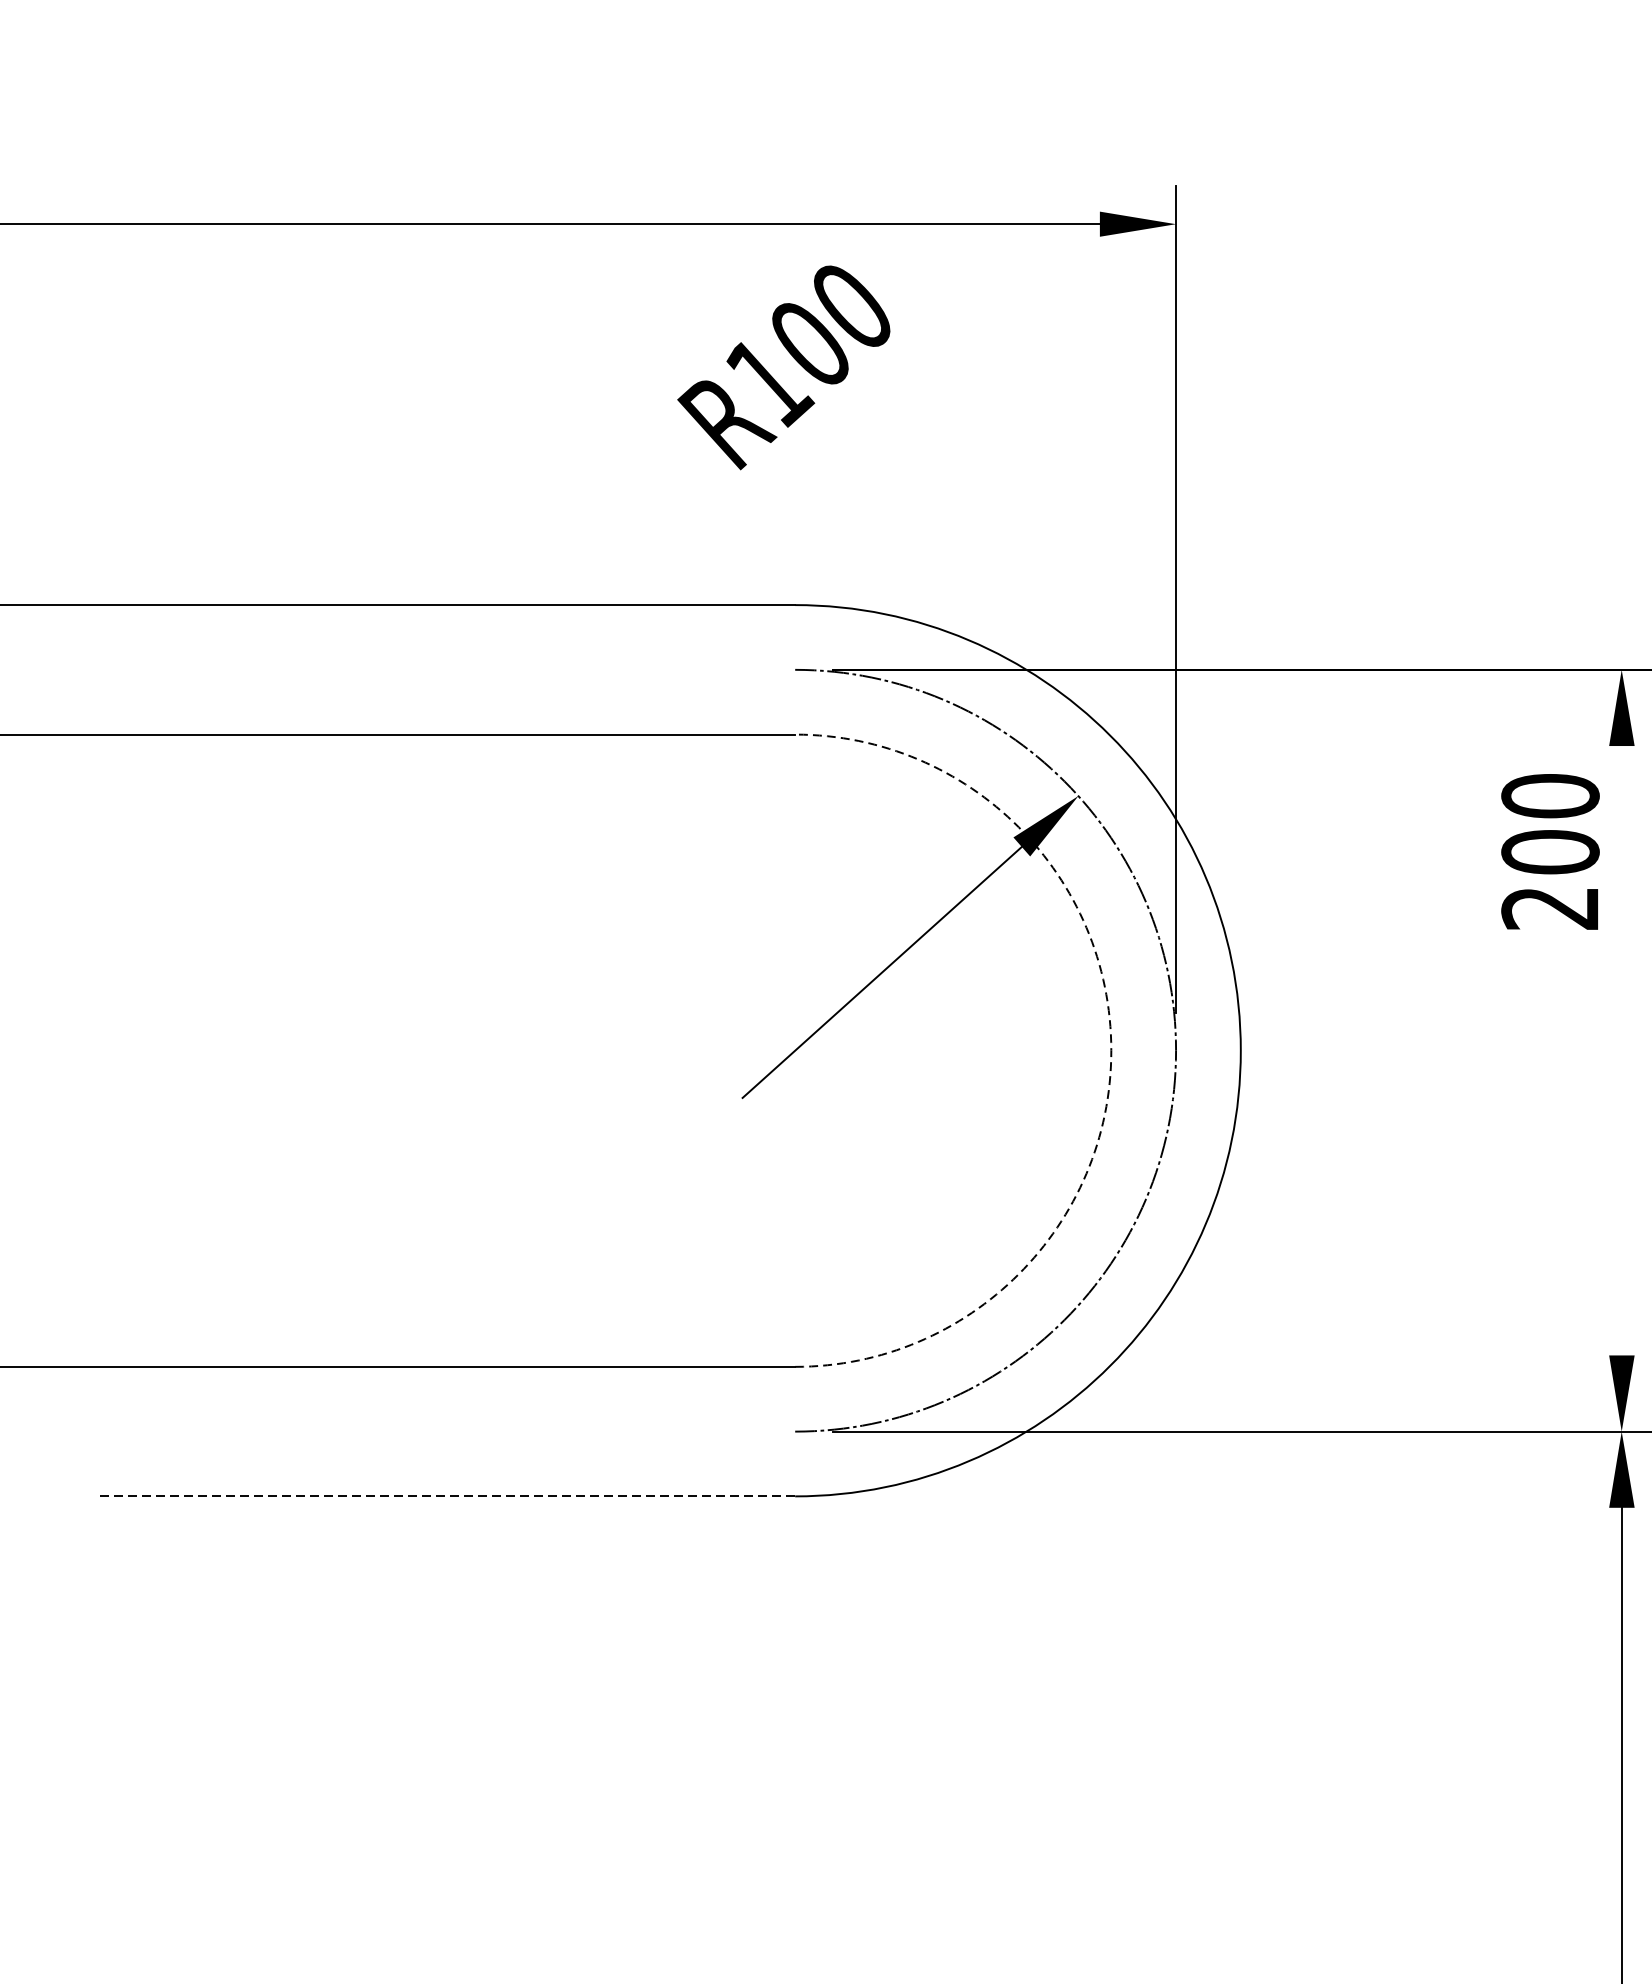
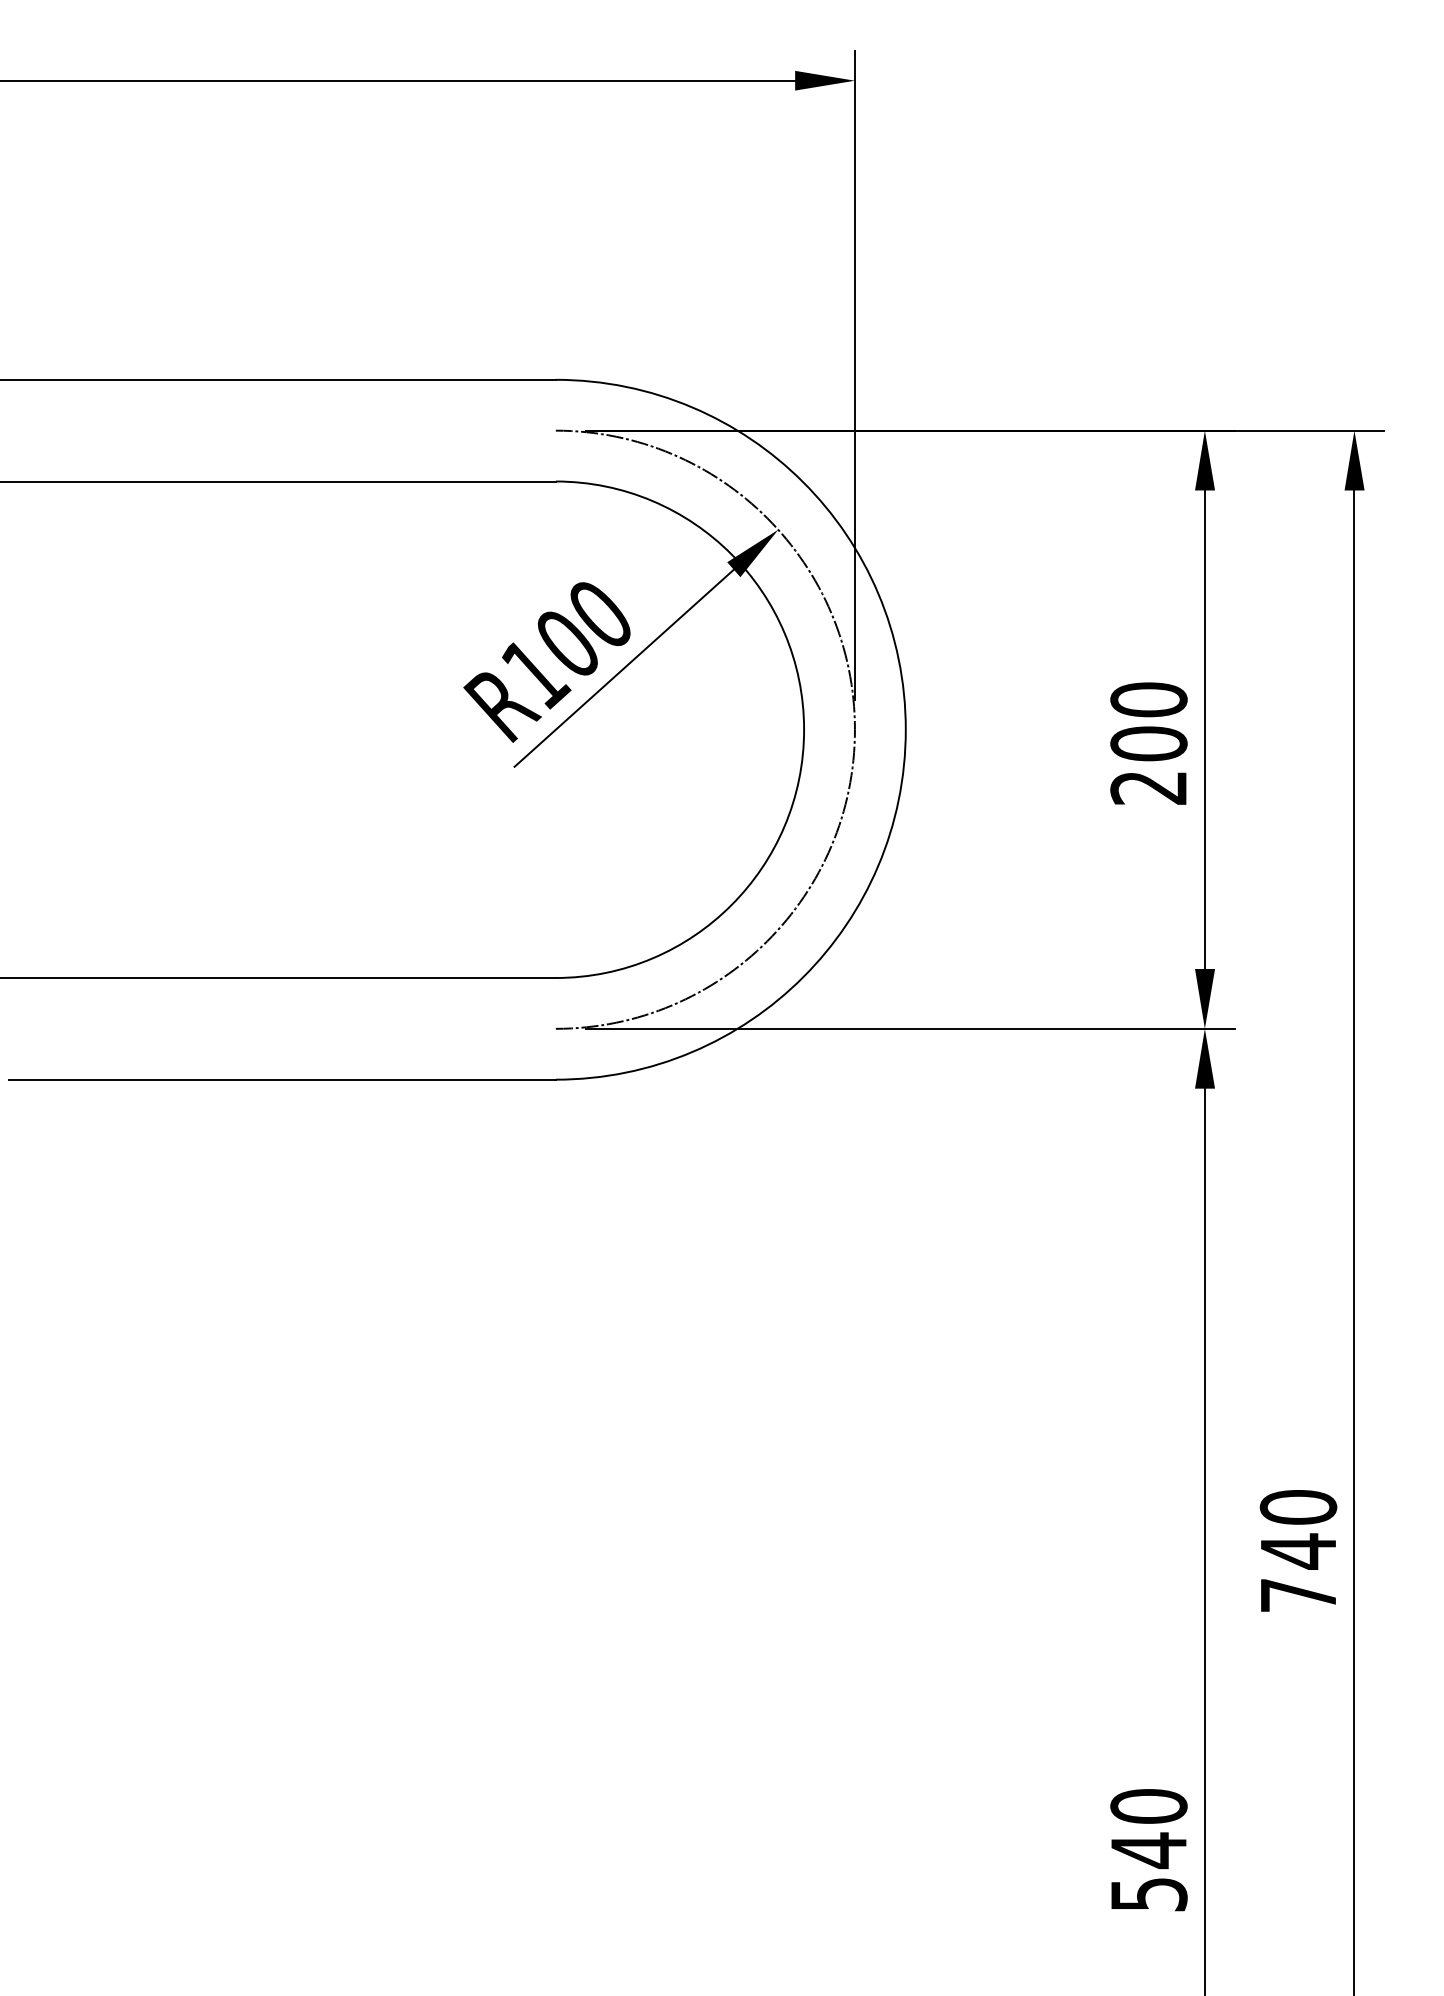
text: (783, 367) -> (546, 662), moved
text: (1549, 851) -> (1148, 743), moved
arc: (1111, 1050) -> (804, 729), dashed -> solid
line: (1621, 1050) -> (1204, 729), added
line: (447, 1496) -> (282, 1079), dashed -> solid

